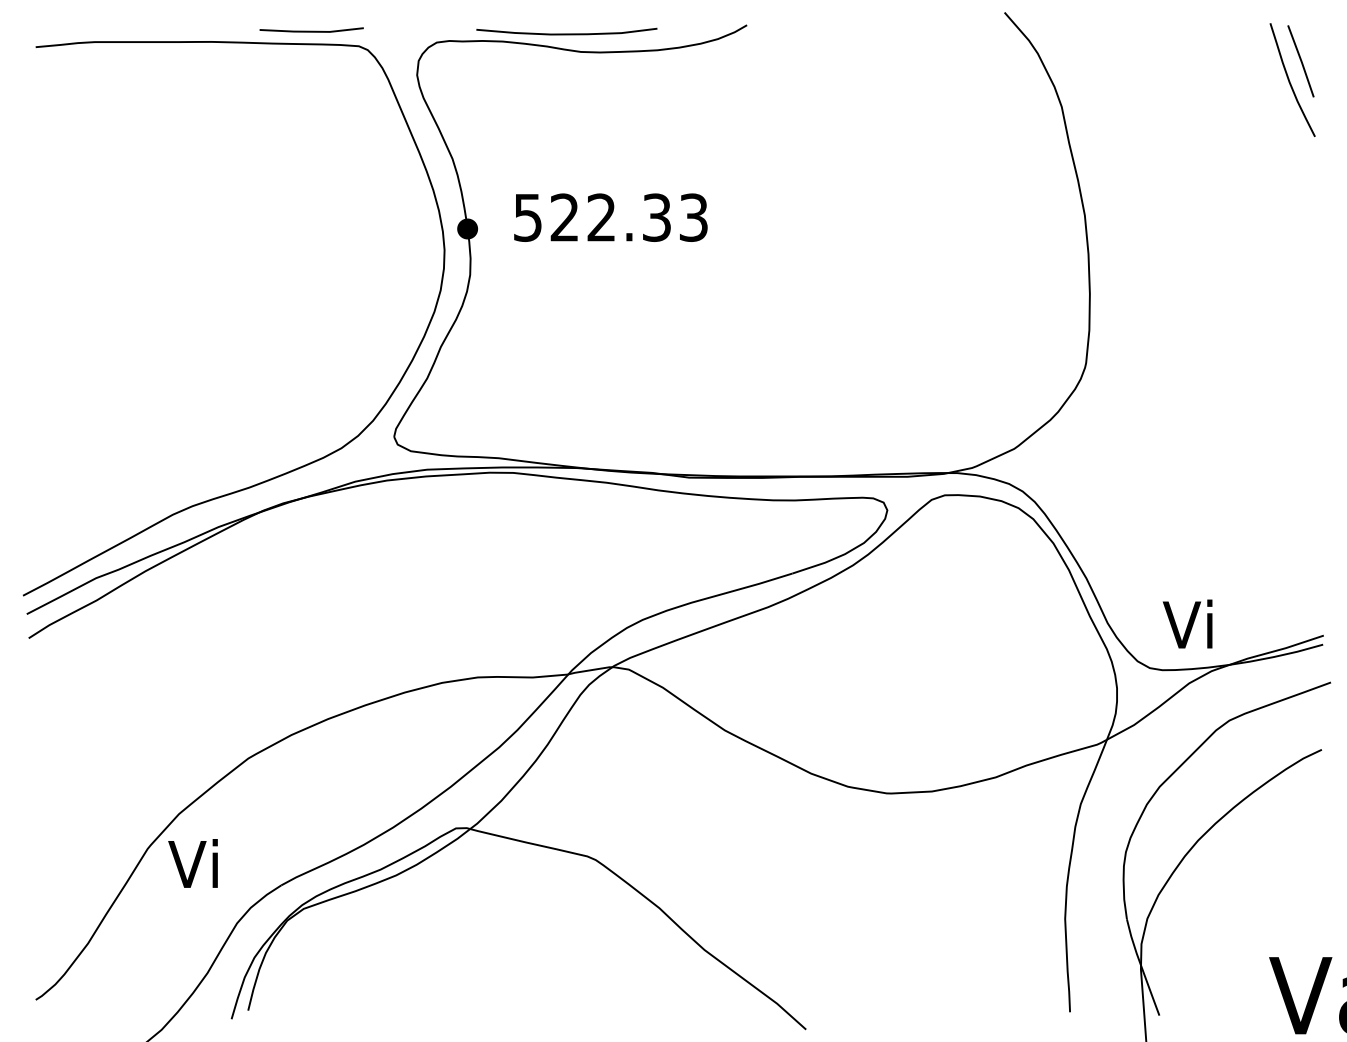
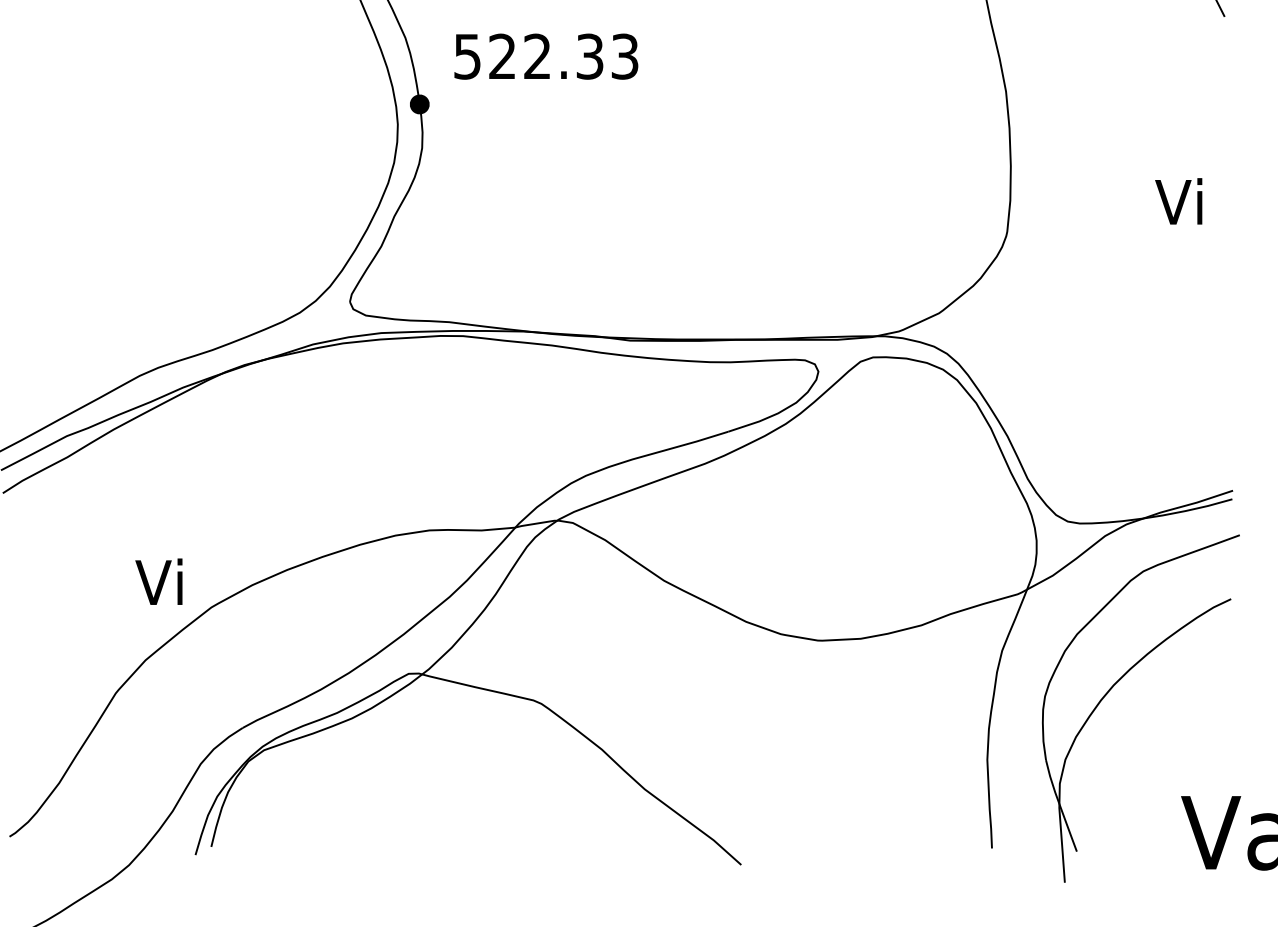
text: (610, 217) -> (545, 56), moved
text: (1187, 623) -> (1178, 200), moved
text: (192, 863) -> (158, 581), moved

